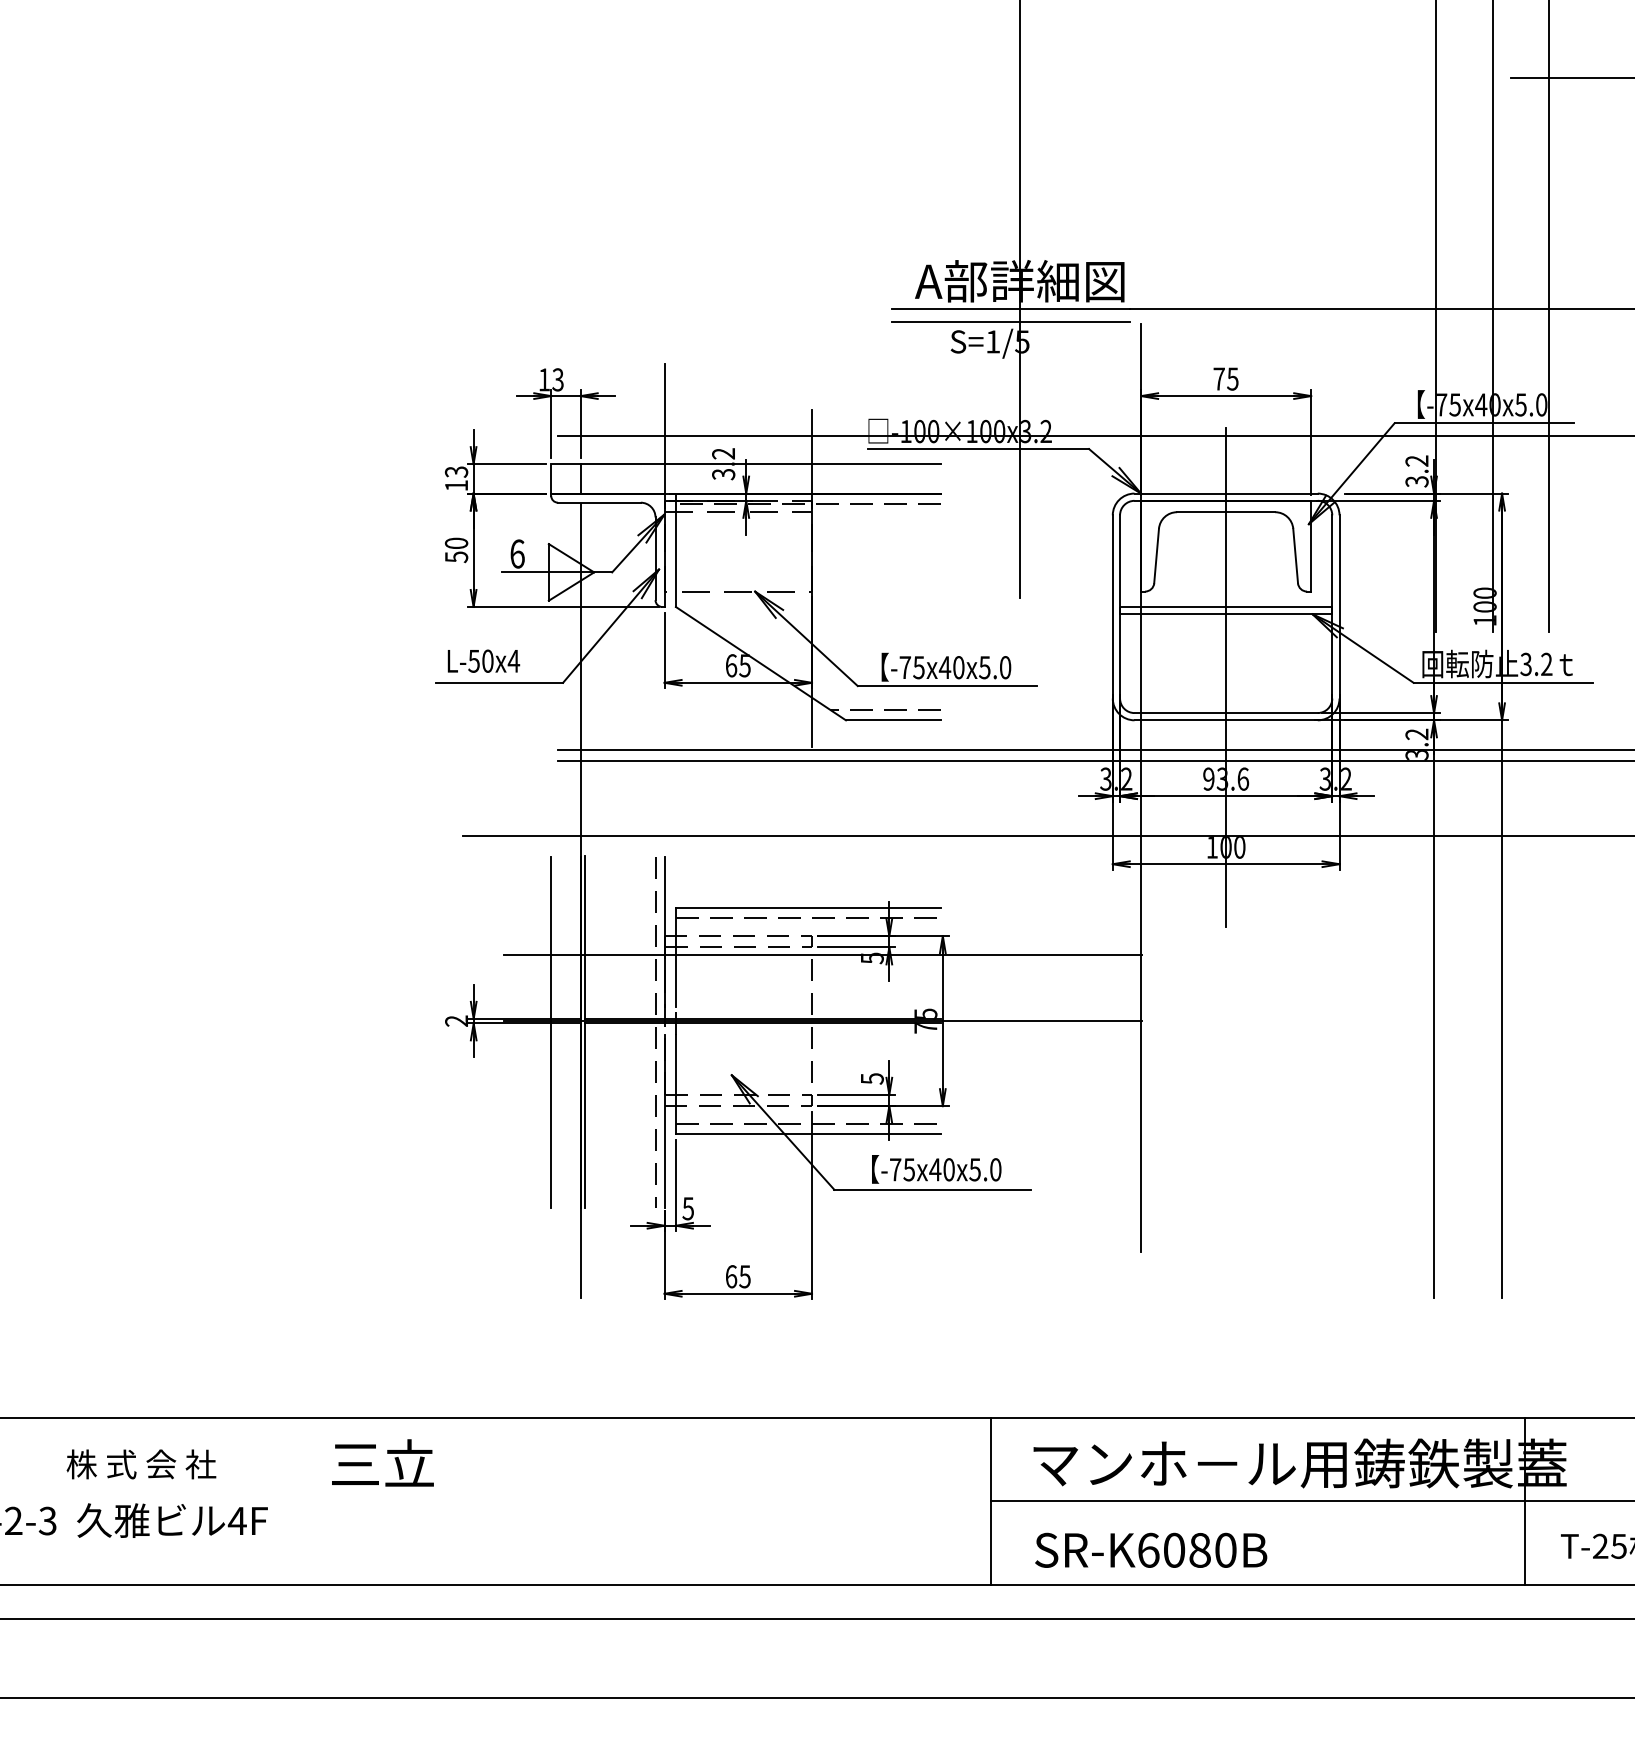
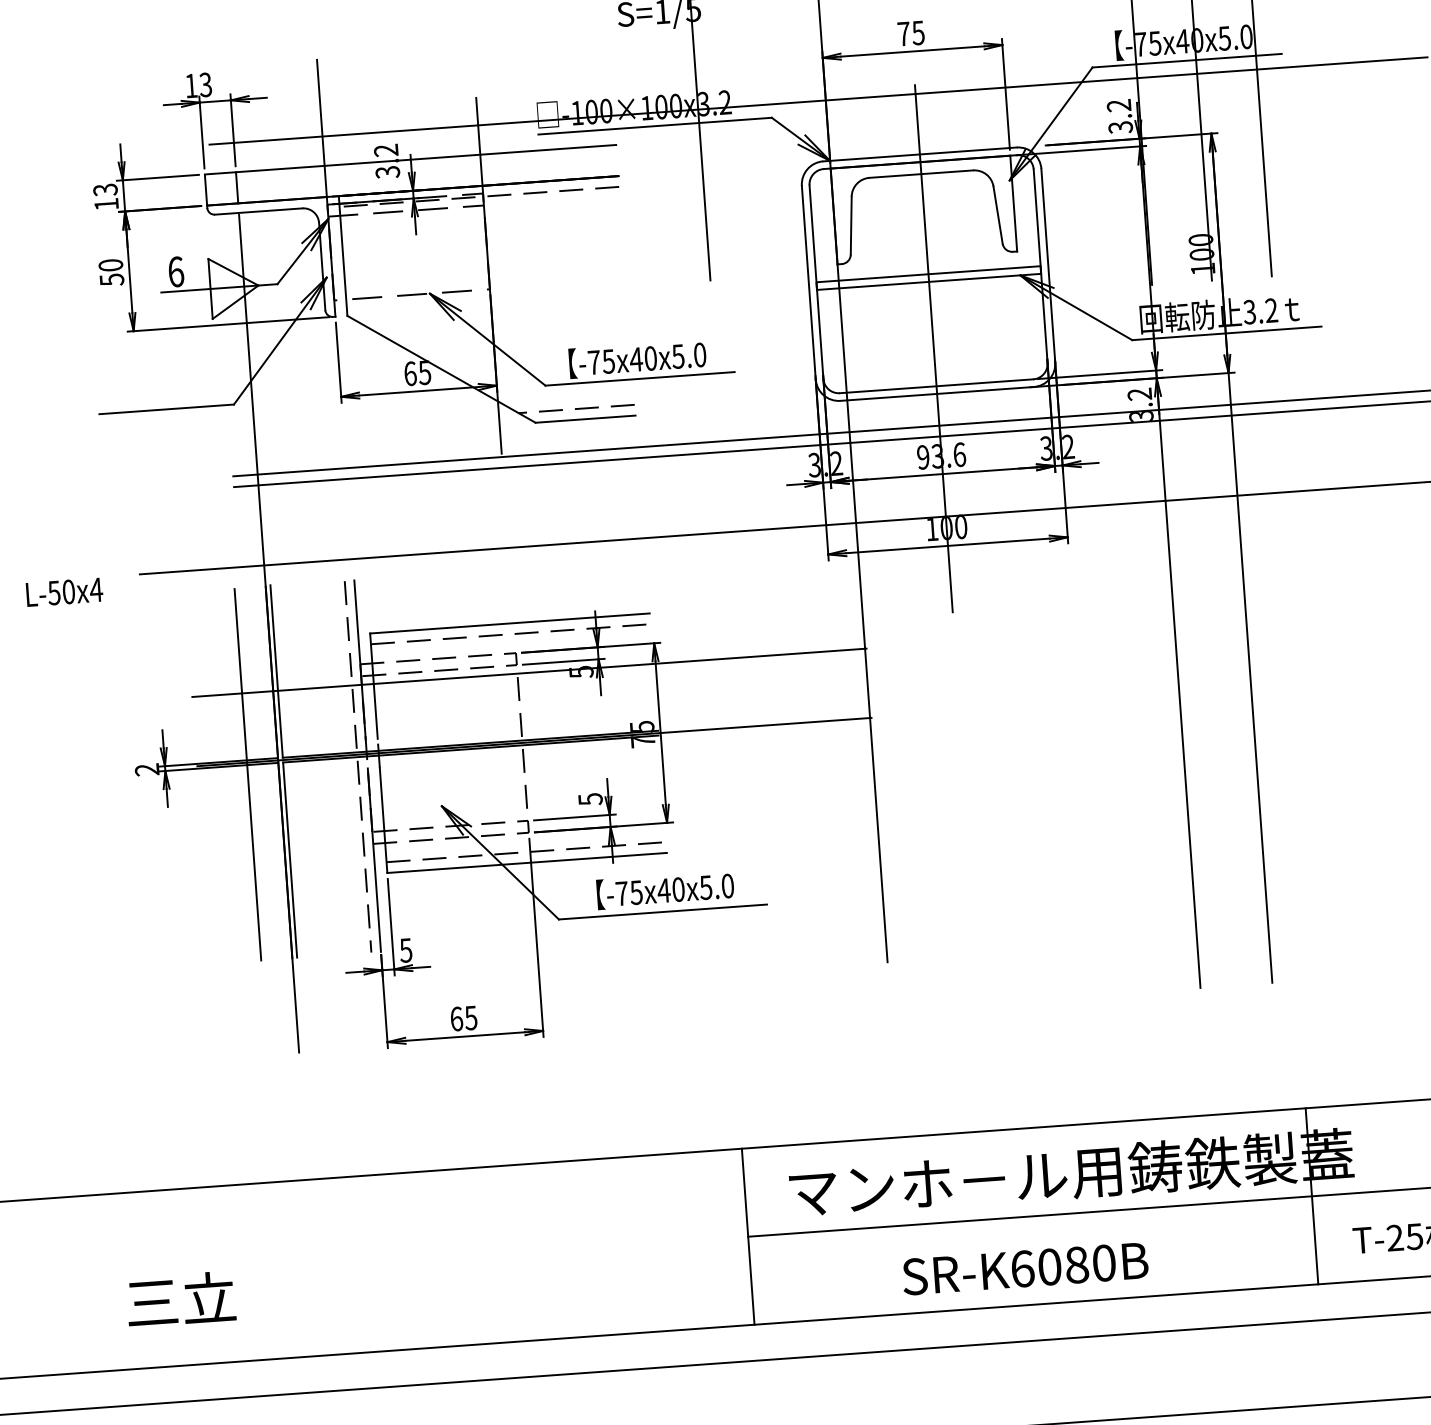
text: (483, 660) -> (64, 591), moved
text: (382, 1462) -> (180, 1298), moved
text: (1151, 1549) -> (1025, 1267), moved

